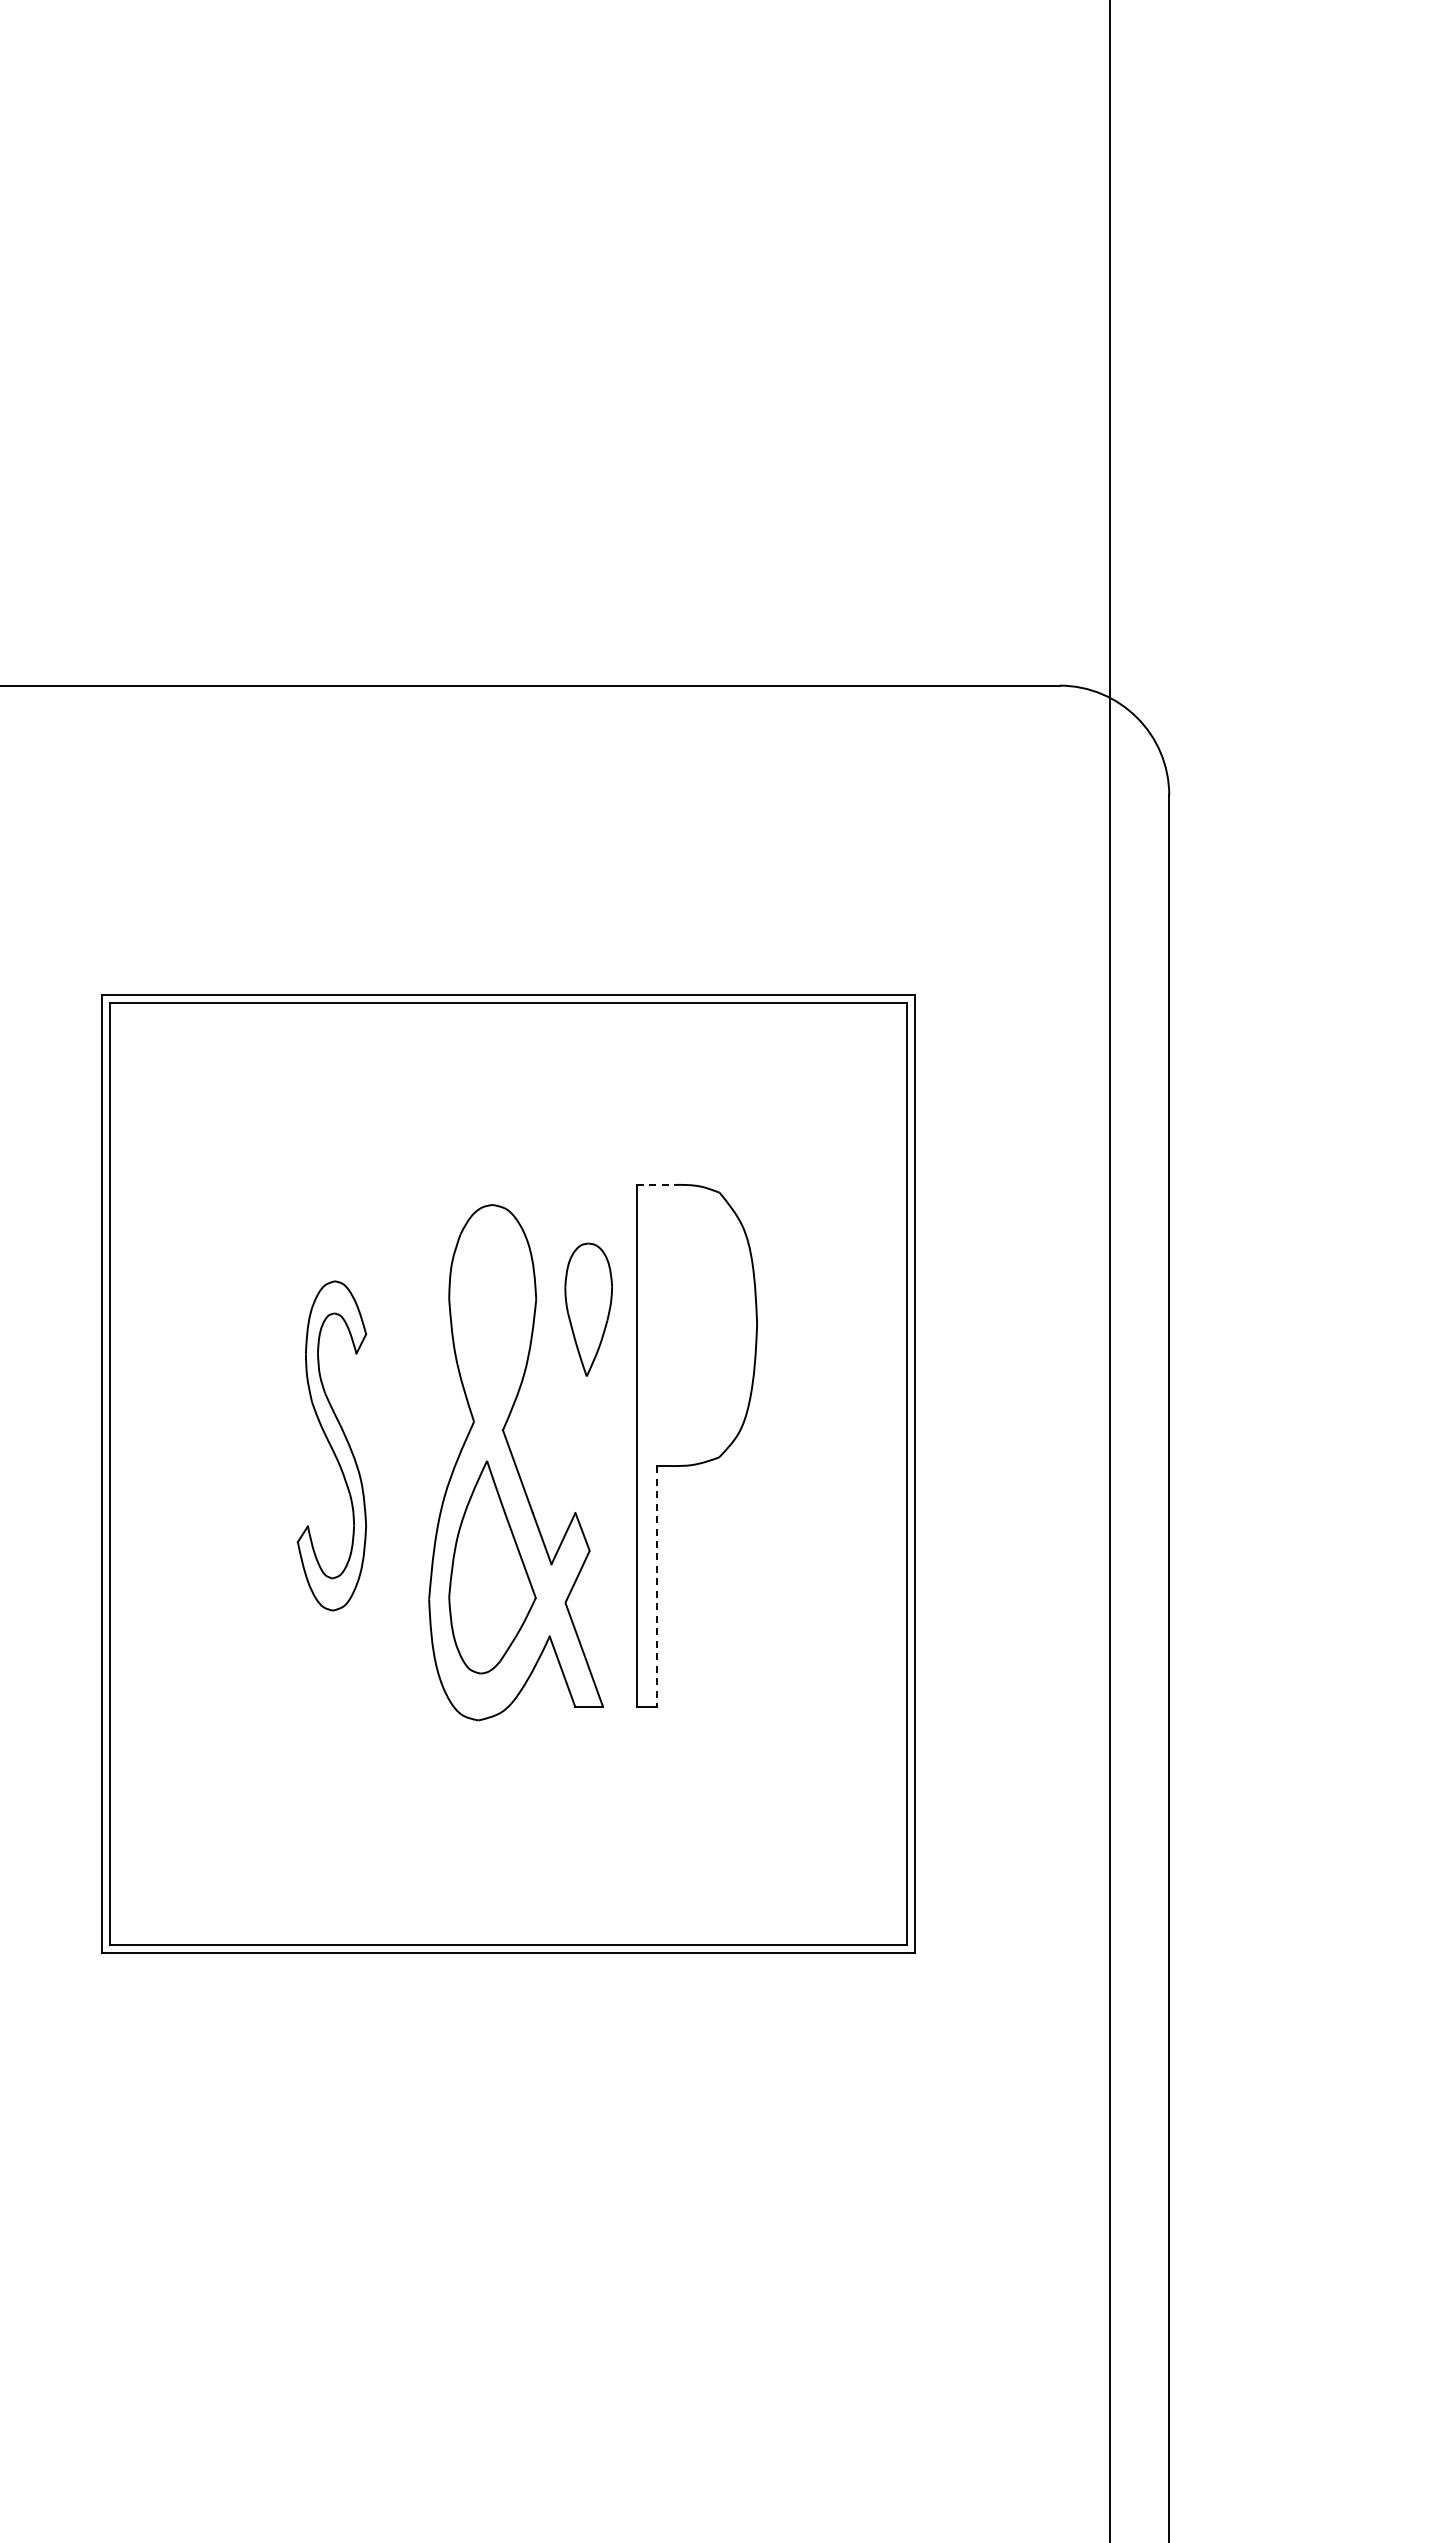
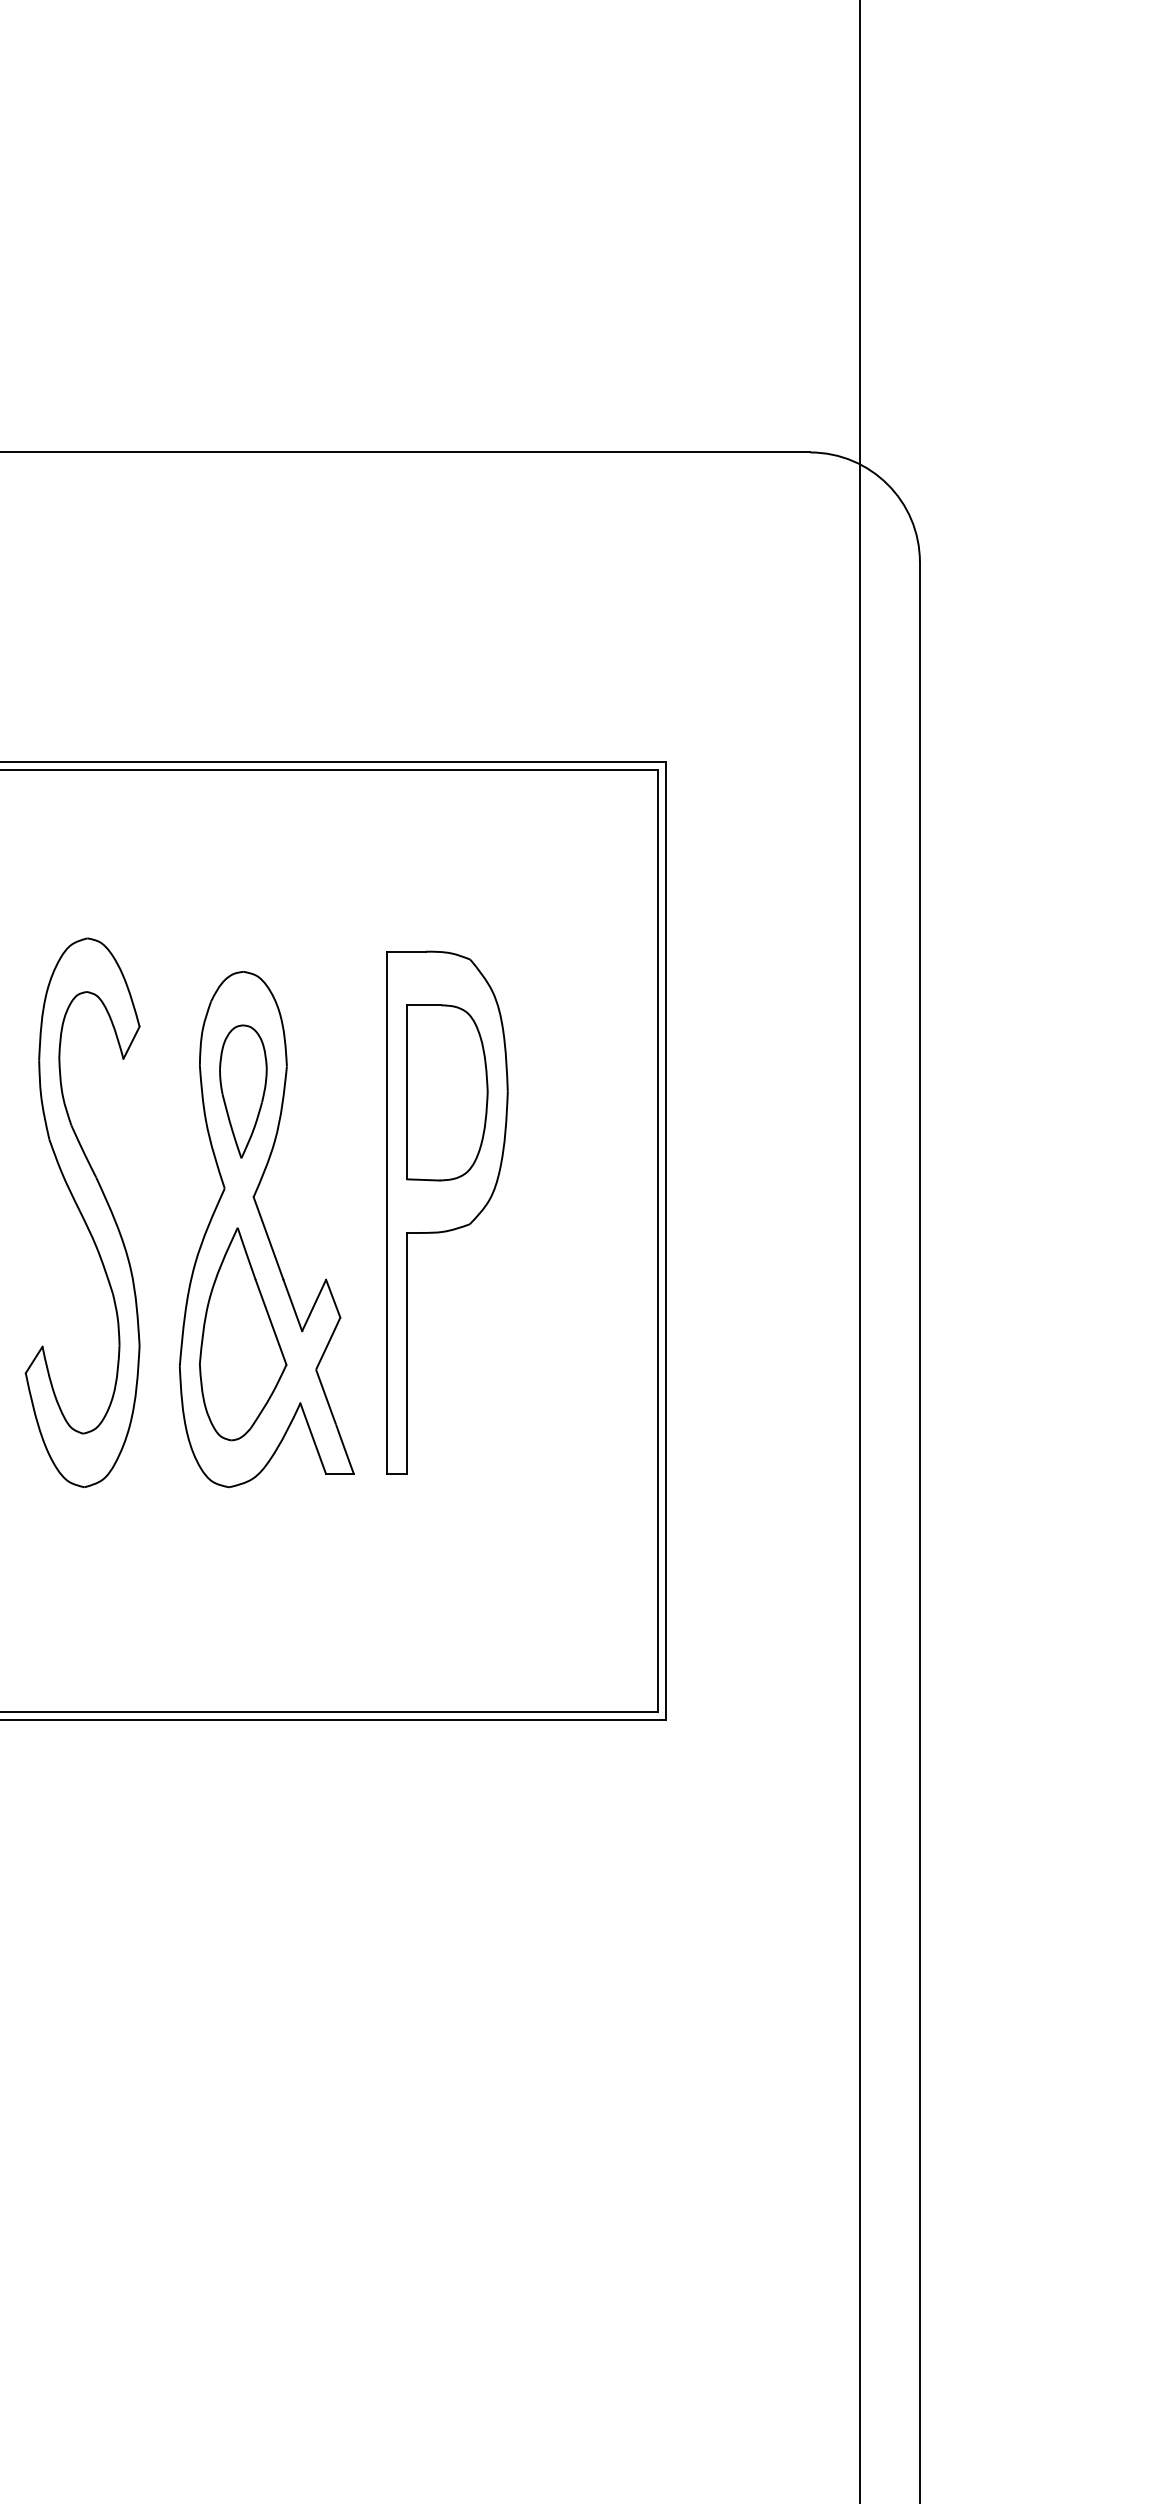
line: (656, 1184) -> (407, 951), dashed -> solid
part: (588, 1309) -> (243, 1091), moved
part: (696, 1325) -> (447, 1092), added
part: (331, 1445) -> (82, 1212), size x1.67
line: (656, 1586) -> (407, 1353), dashed -> solid

